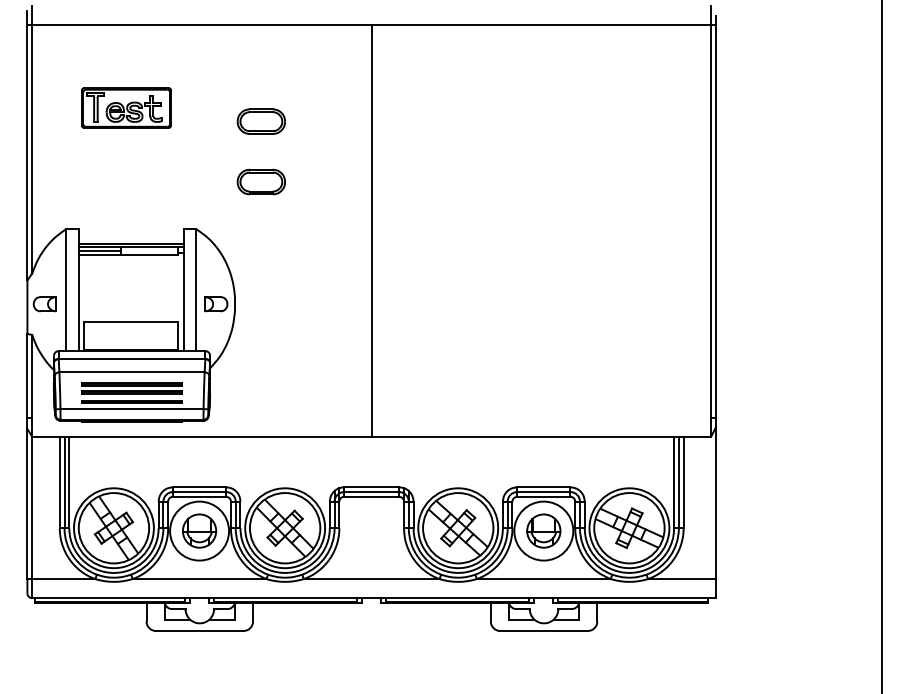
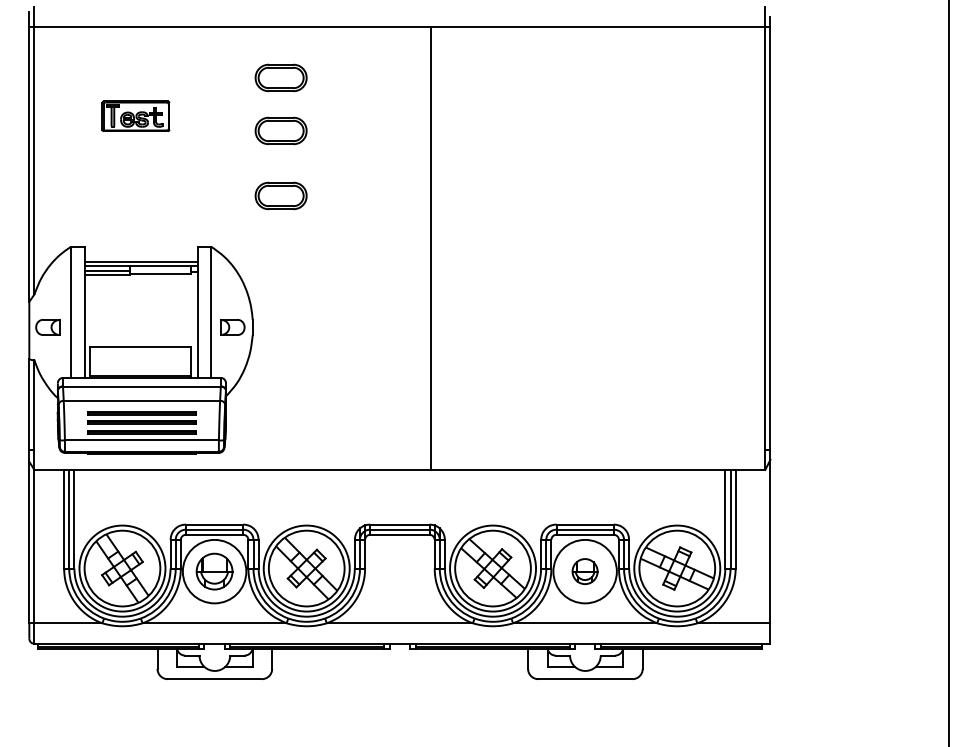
part: (260, 71) -> (280, 77), added
part: (126, 108) -> (135, 116), size x0.7
line: (371, 230) -> (430, 248), moved
part: (543, 530) -> (584, 571), size x0.7

